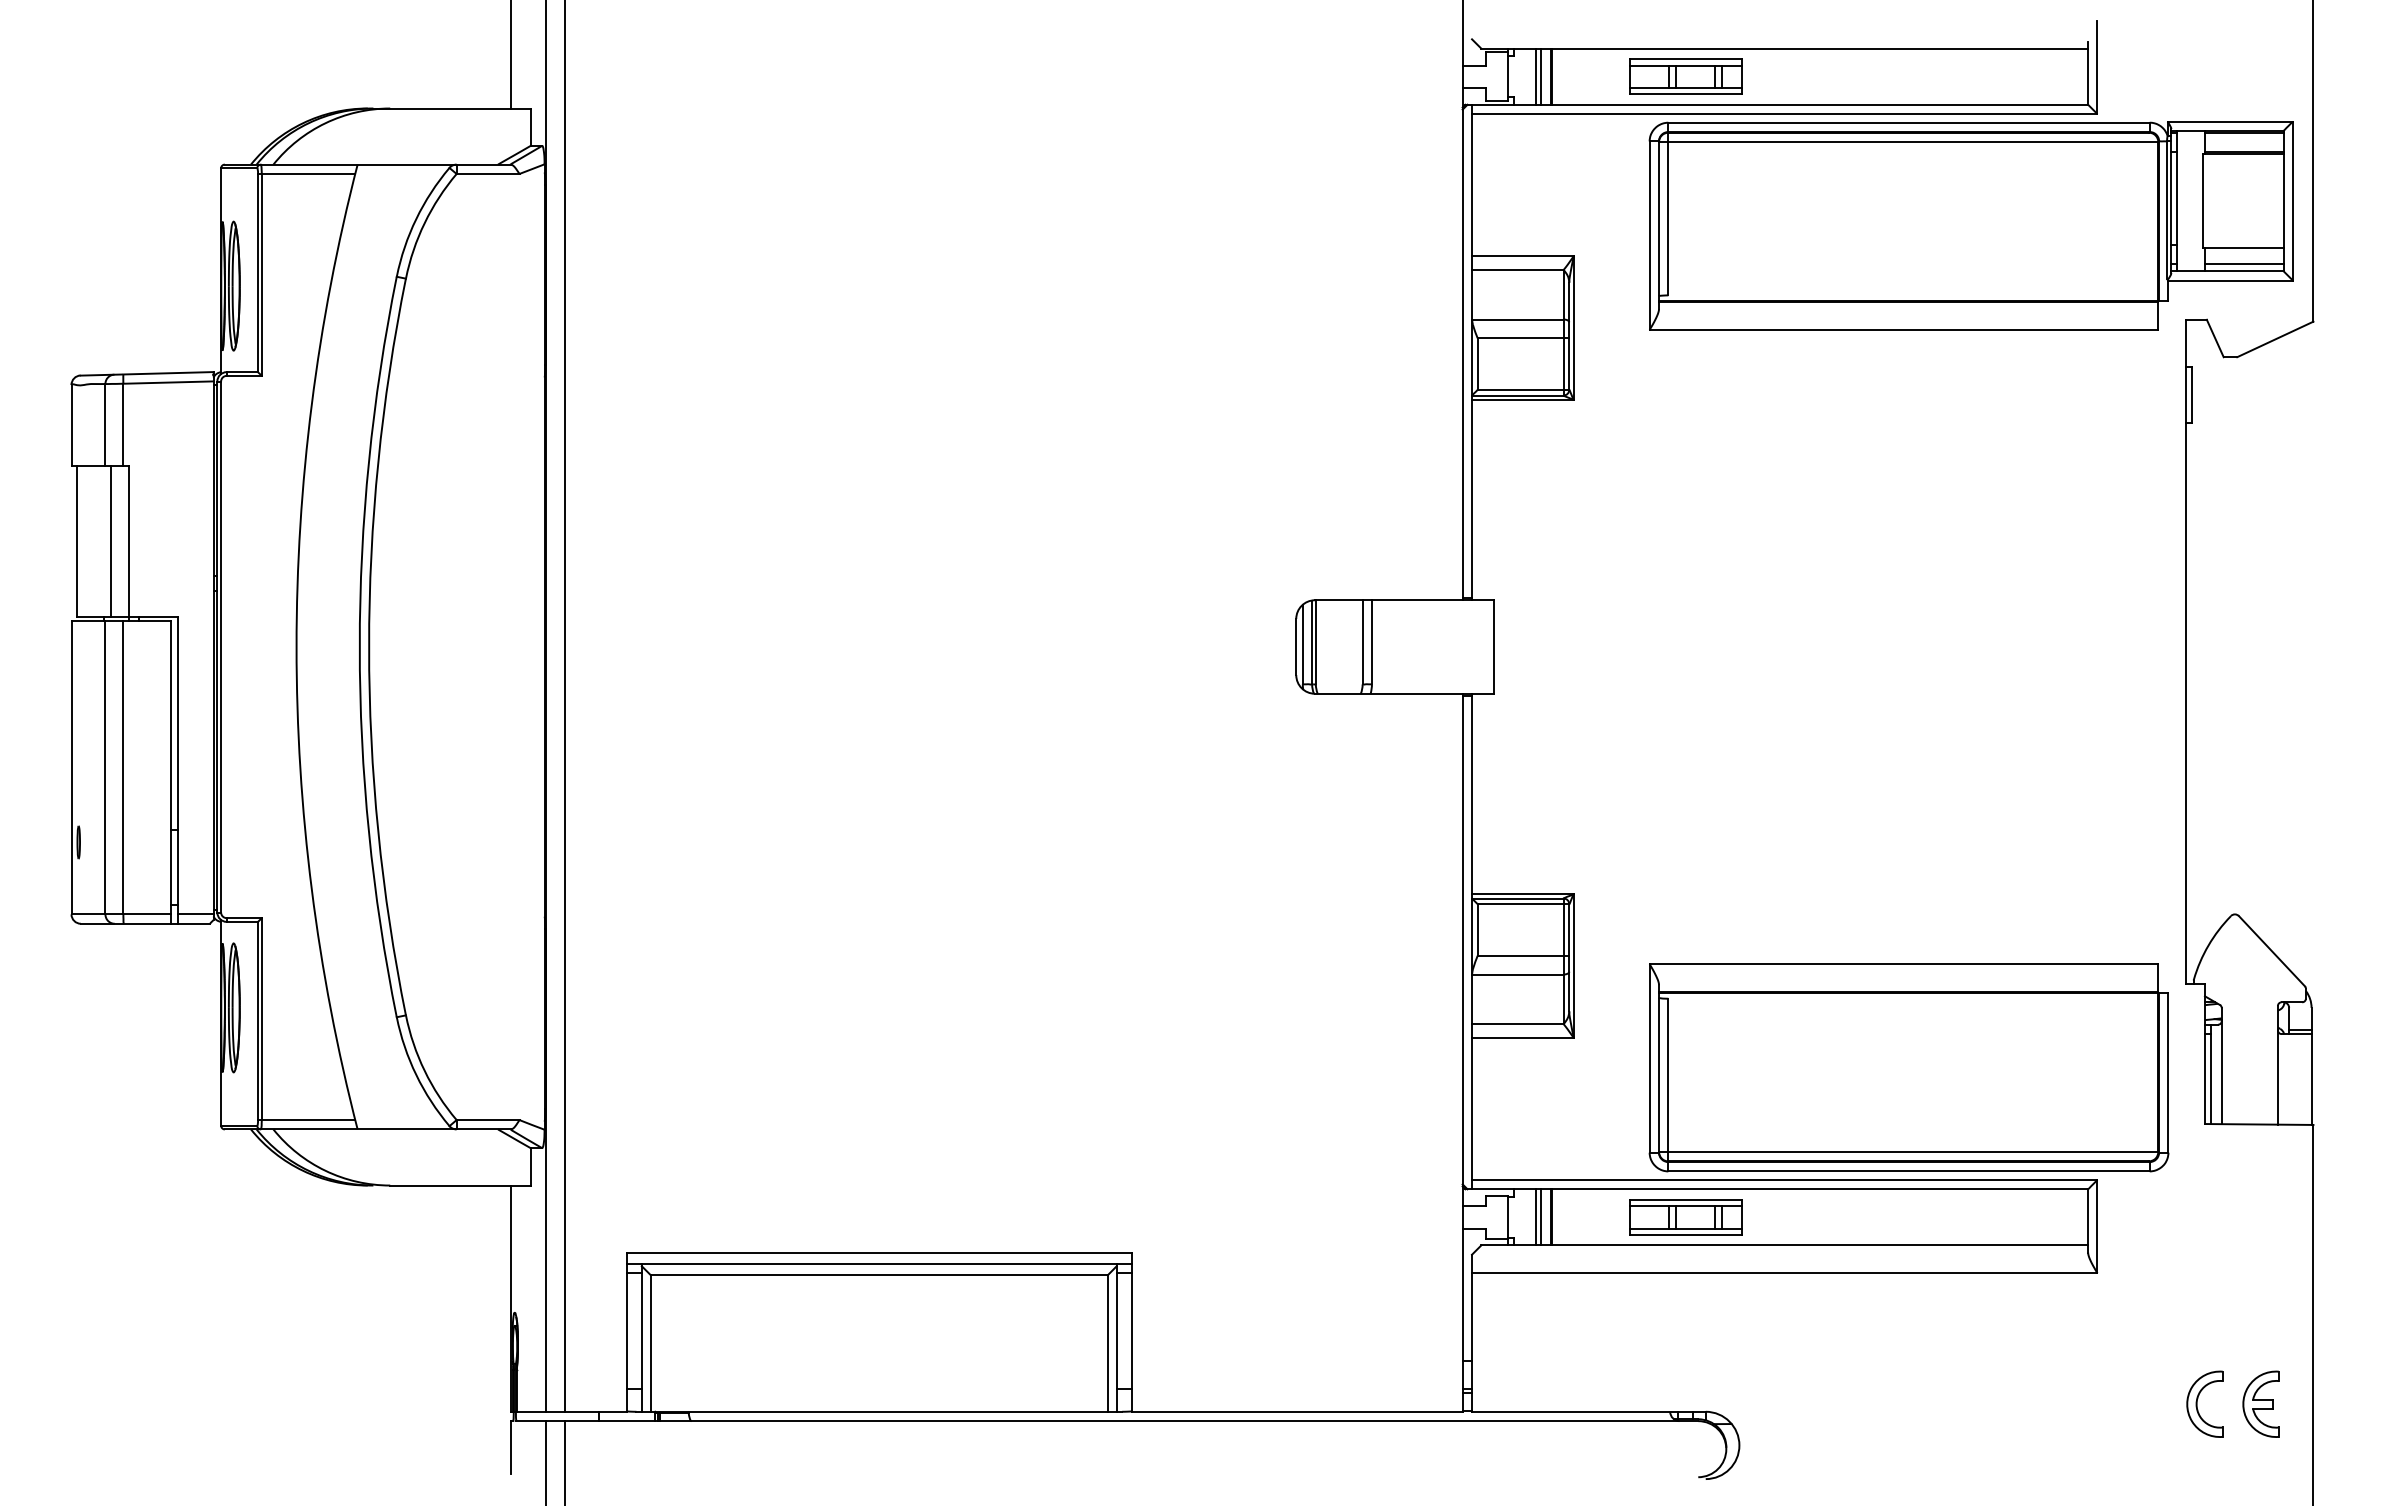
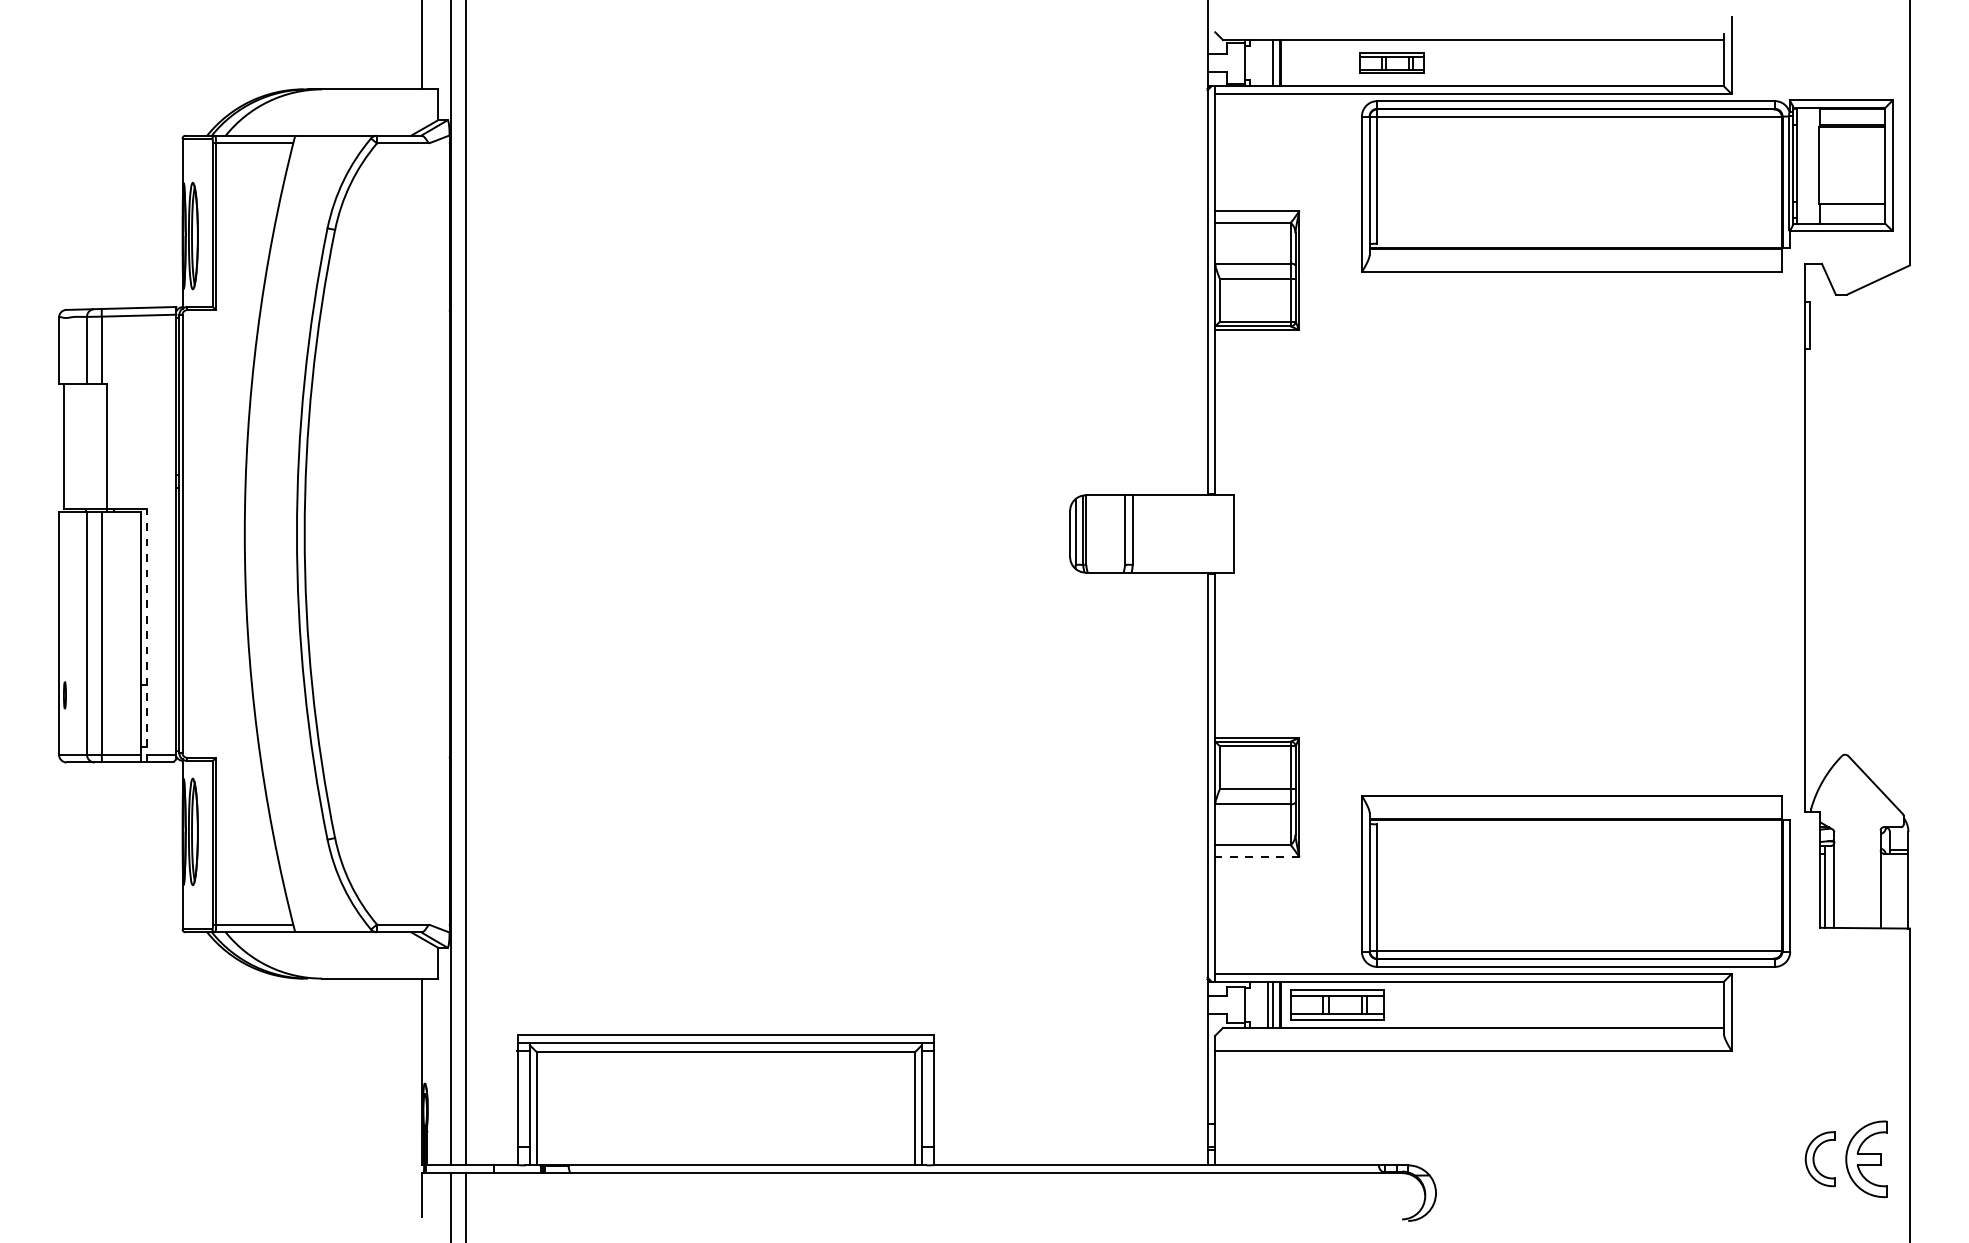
line: (1535, 76) -> (1267, 62), removed
part: (1685, 76) -> (1391, 62), size x0.7
line: (2243, 263) -> (1852, 217), removed
line: (111, 541) -> (92, 446), removed
line: (178, 769) -> (147, 635), solid -> dashed
line: (1522, 1038) -> (1256, 857), solid -> dashed
part: (1685, 1217) -> (1337, 1004), moved
part: (2260, 1403) -> (1866, 1158), size x1.4

